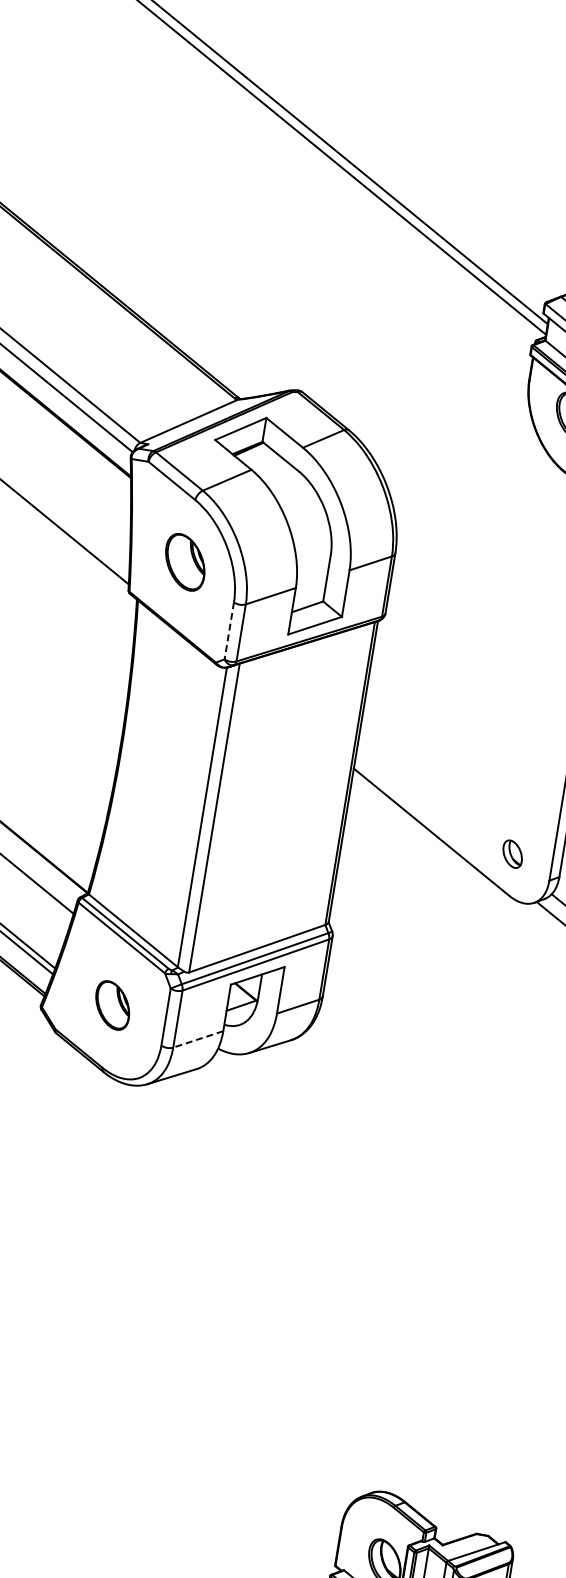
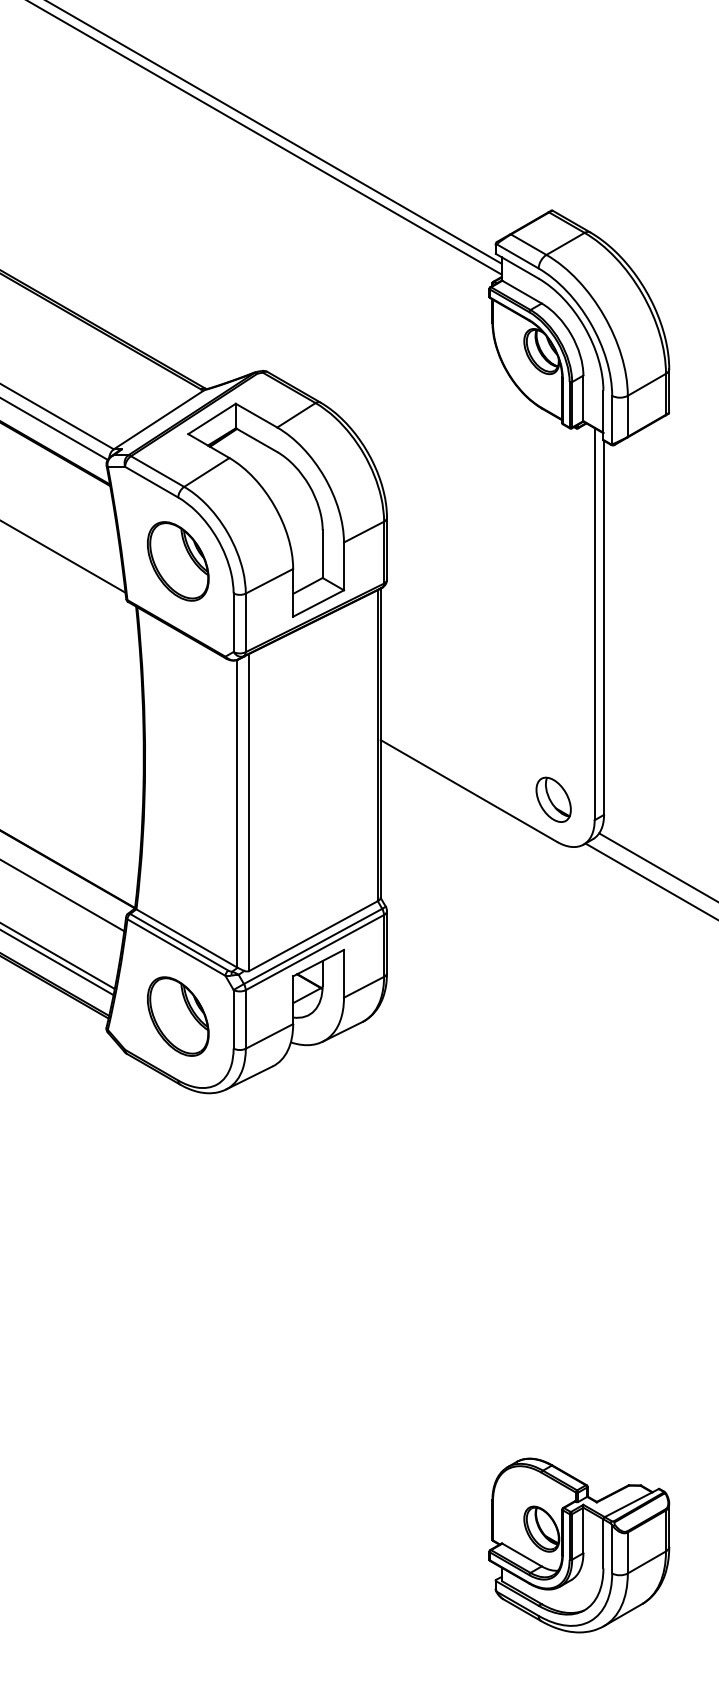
part: (185, 562) -> (178, 561), size x1.43
line: (229, 631) -> (233, 623), dashed -> solid
part: (512, 853) -> (553, 799), size x1.67
part: (112, 1005) -> (178, 1016), size x1.67
line: (198, 1039) -> (269, 1036), dashed -> solid

